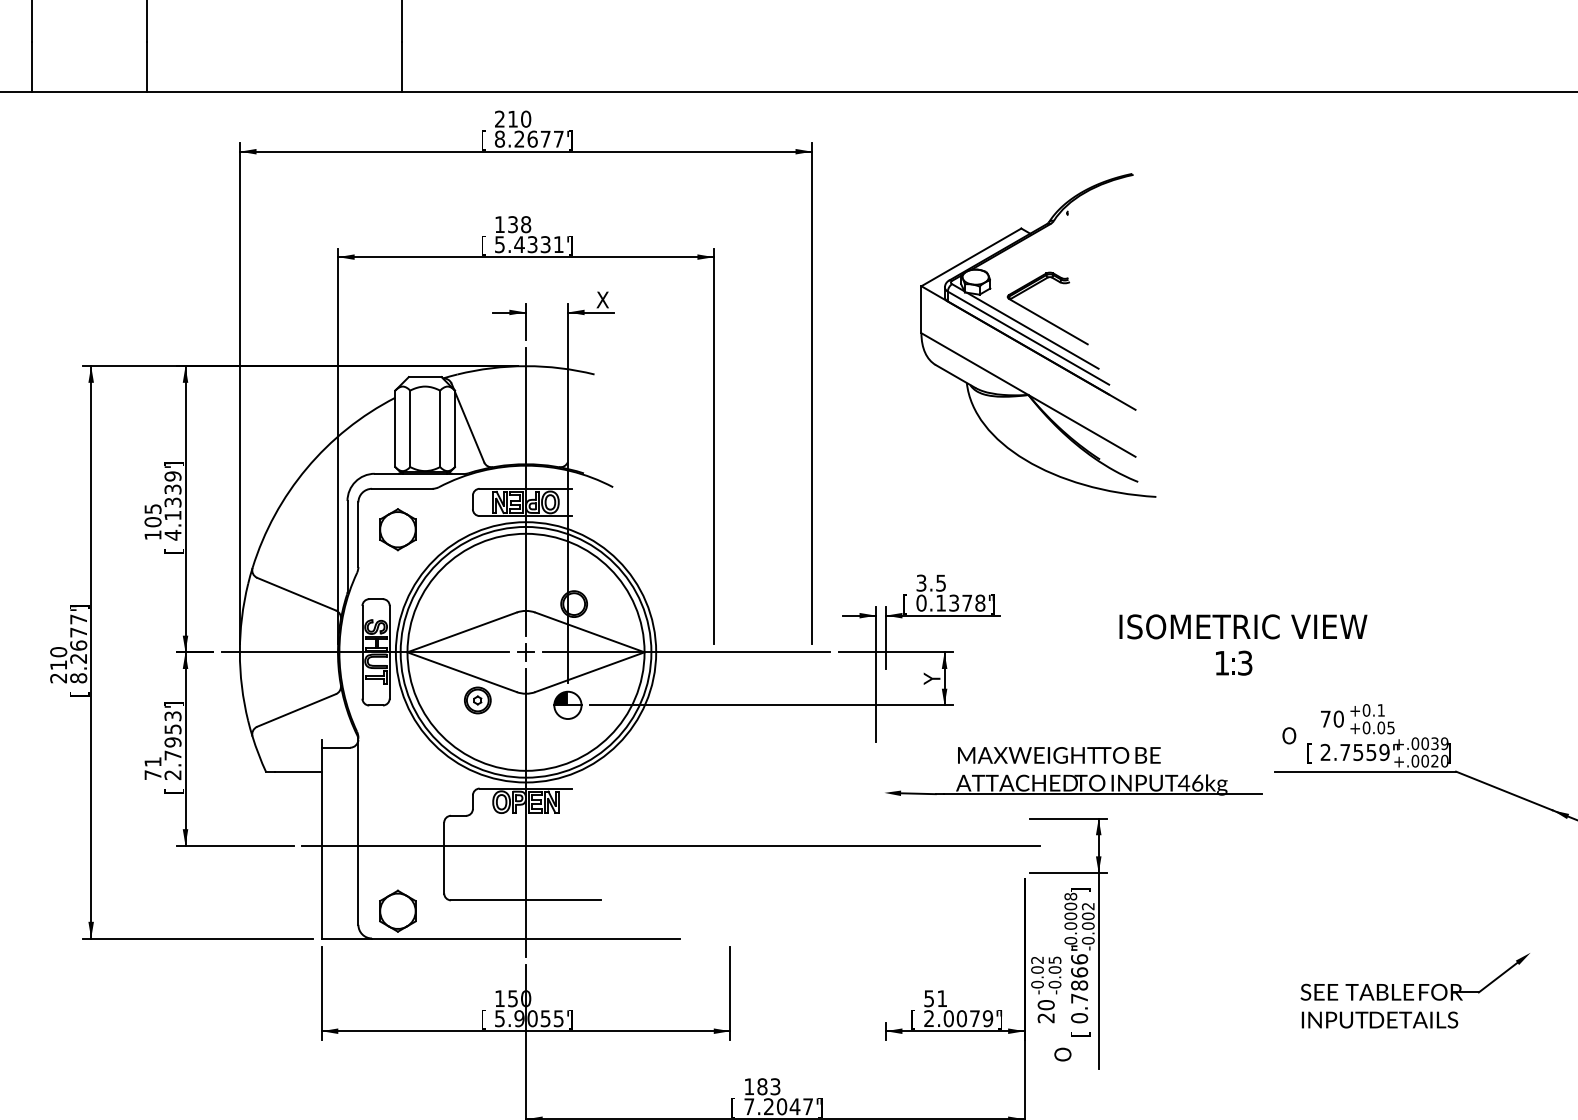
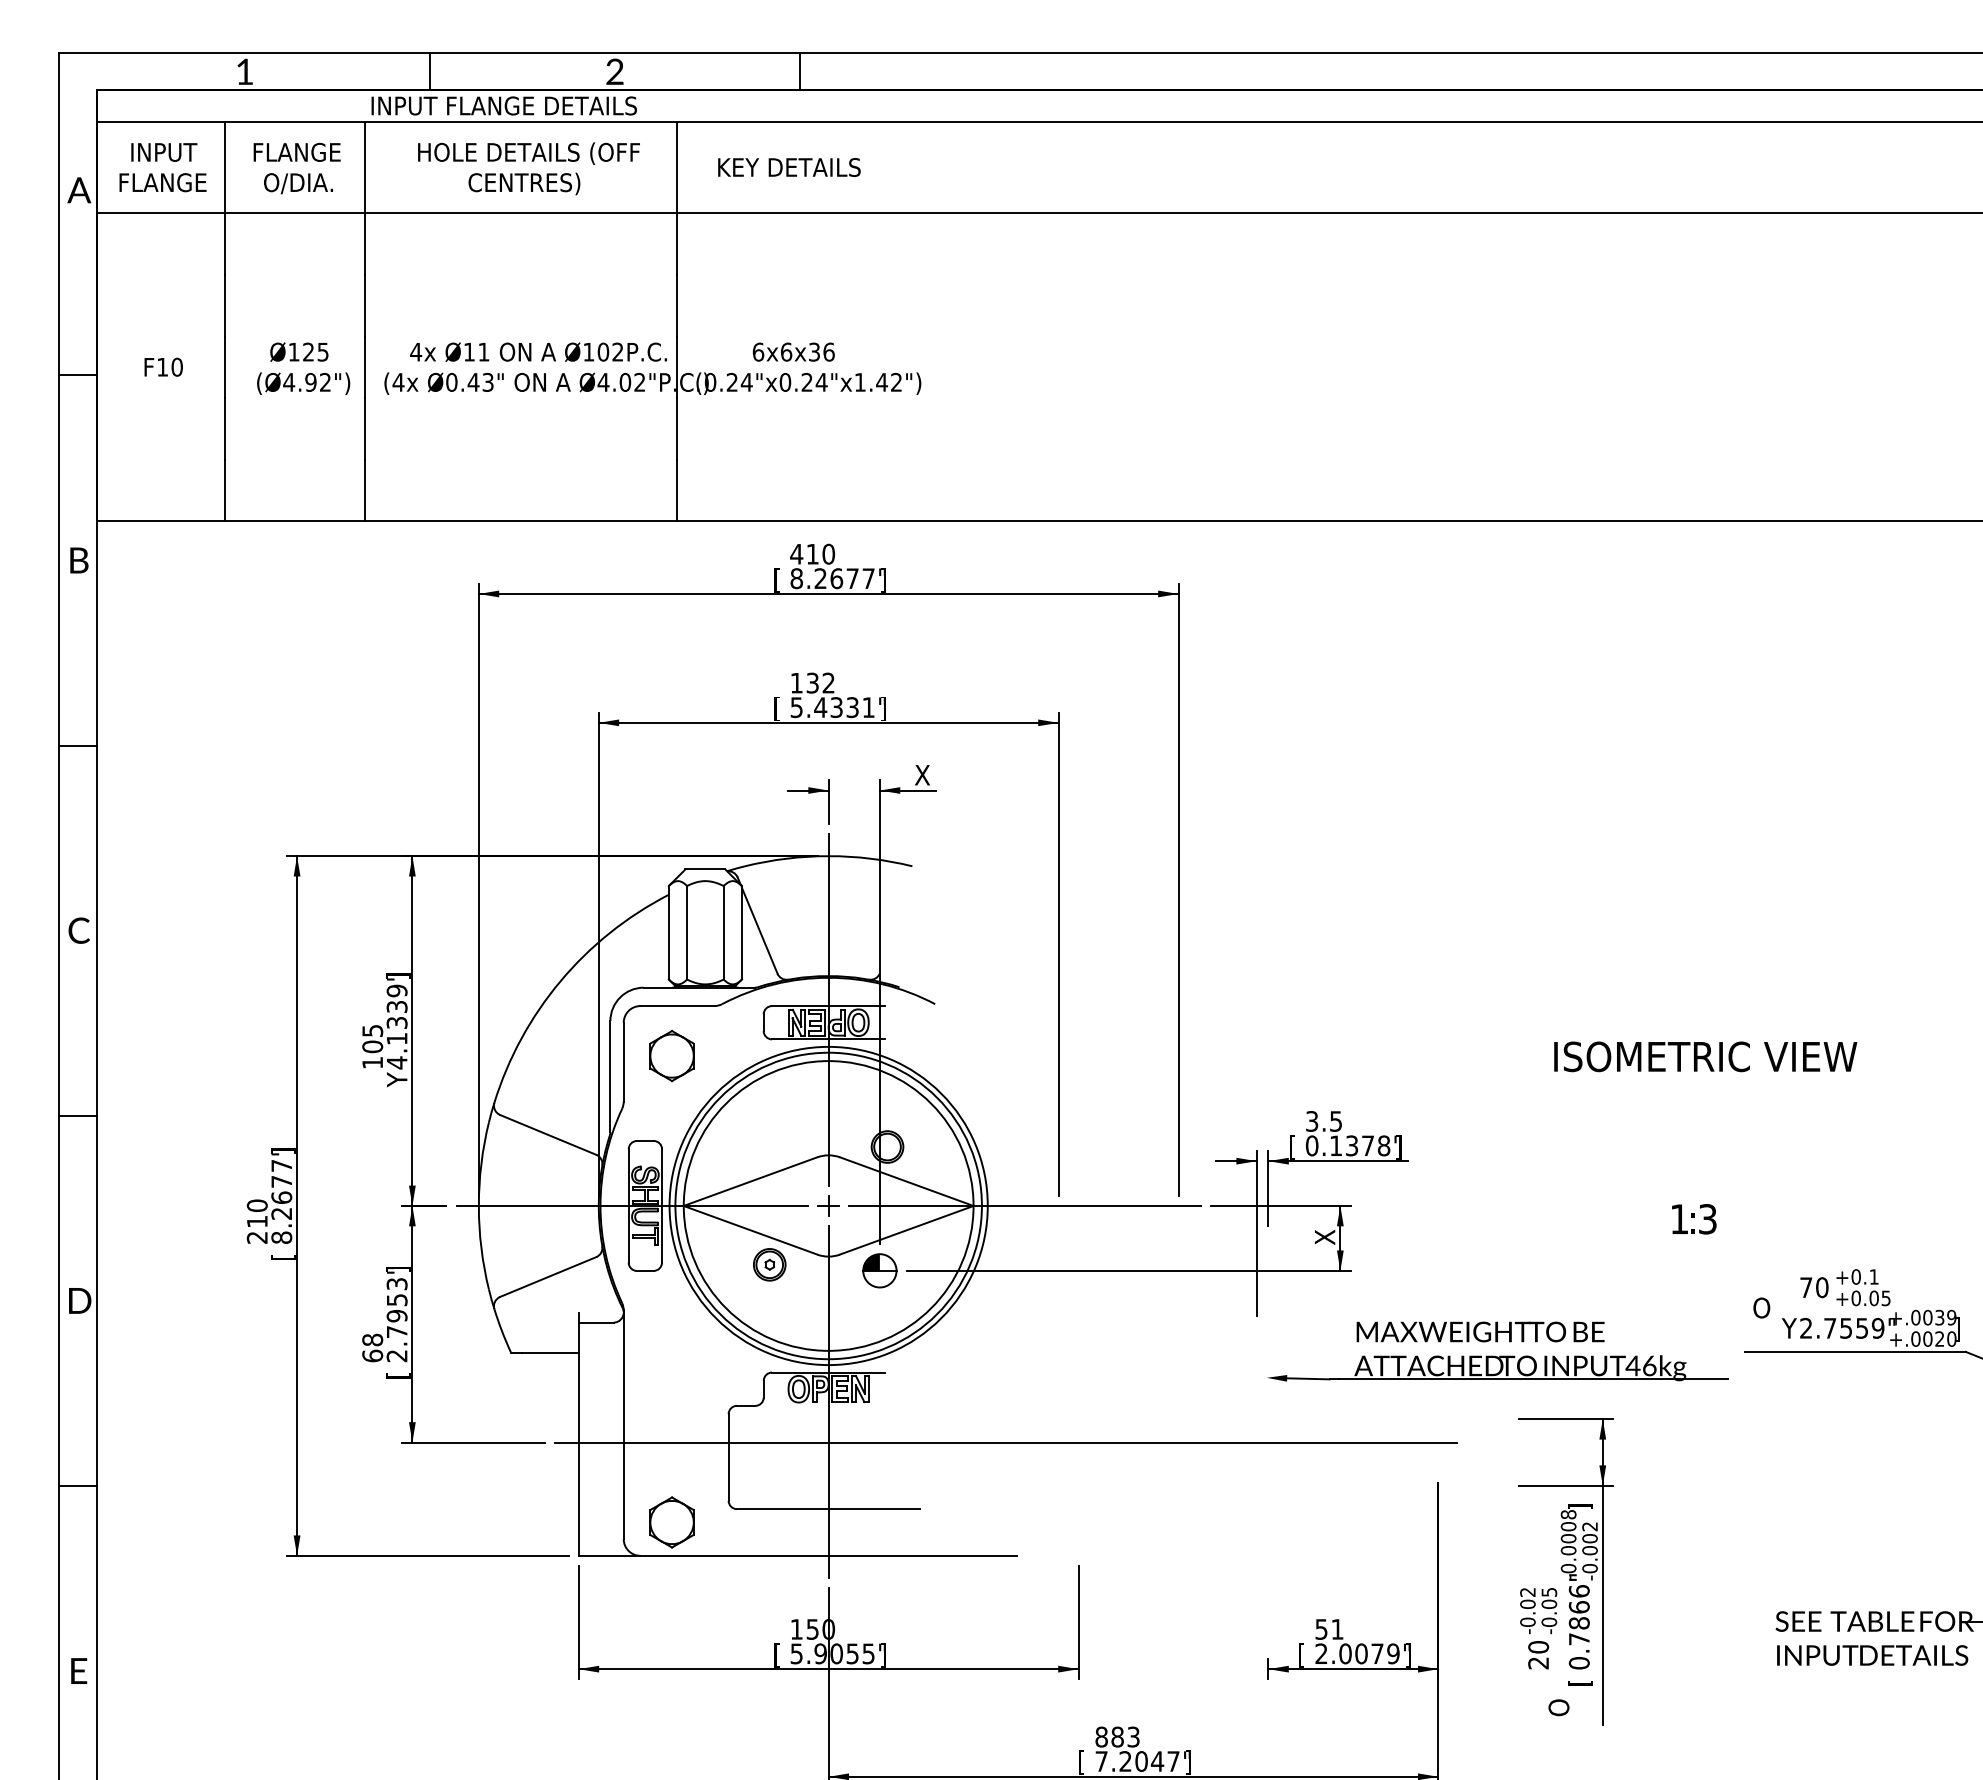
text: (499, 118) -> (796, 553), 210 -> 410
text: (525, 224) -> (828, 682), 138 -> 132
part: (1037, 335) -> (1454, 818), removed
text: (174, 548) -> (398, 1079), [ -> Y
text: (1243, 626) -> (1705, 1056), moved
text: (931, 678) -> (1324, 1237), Y -> X
text: (1311, 753) -> (1789, 1329), [ -> Y
text: (152, 768) -> (372, 1347), 71 -> 68
part: (1068, 943) -> (1565, 1571), moved
text: (749, 1086) -> (1101, 1736), 183 -> 883

